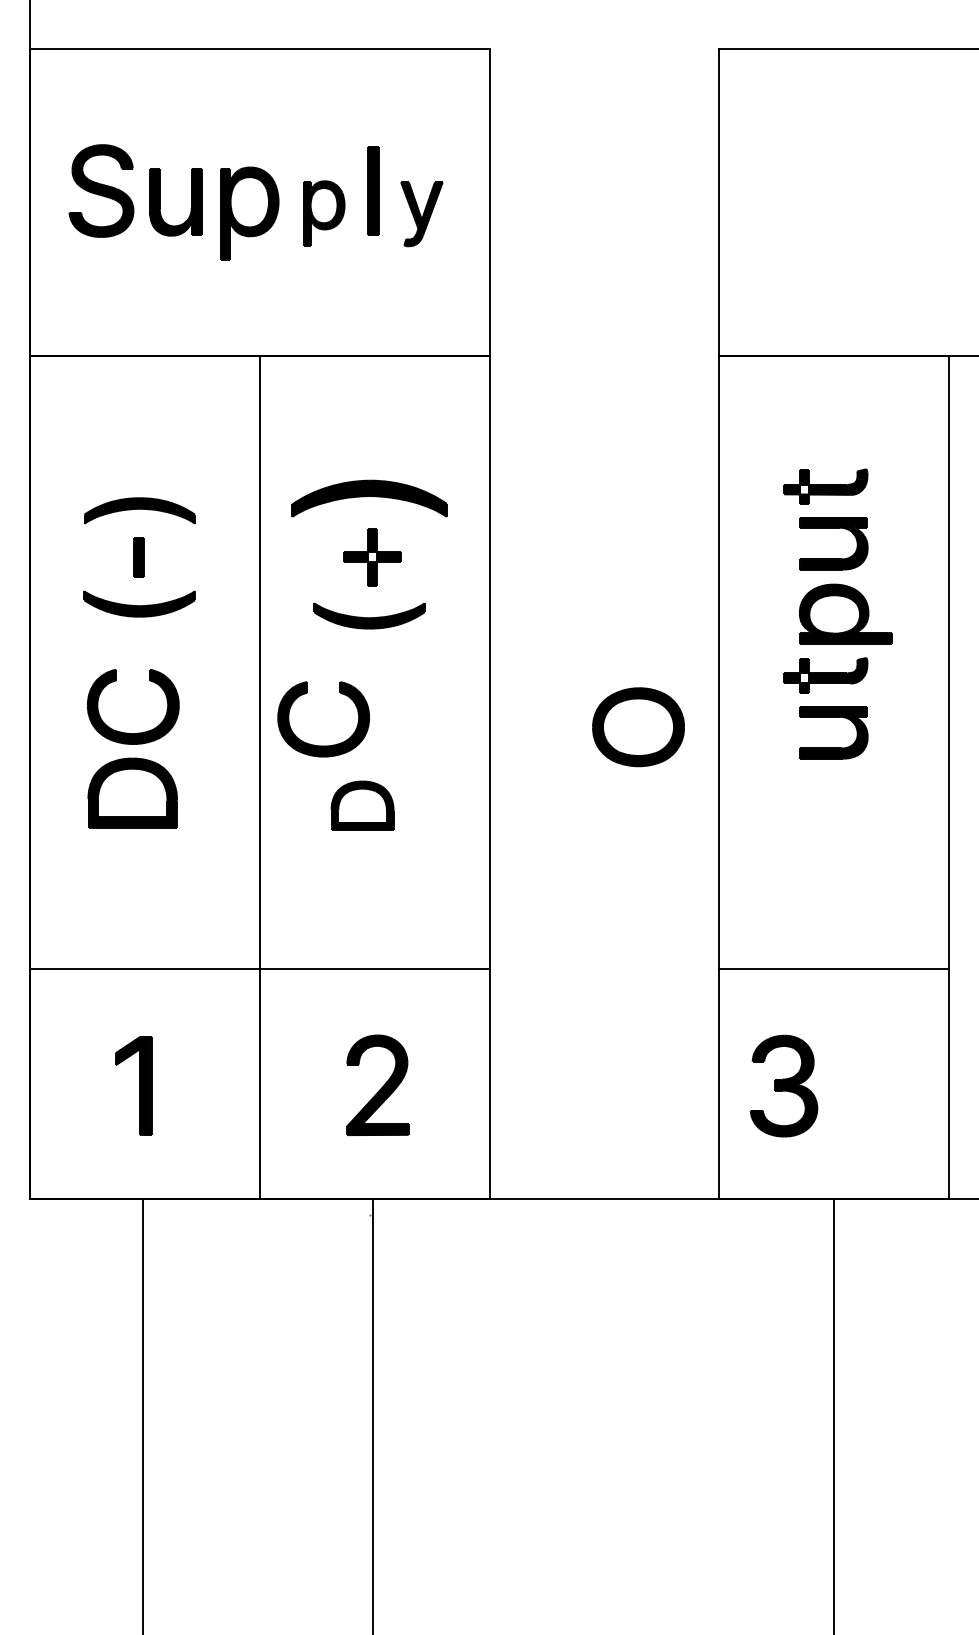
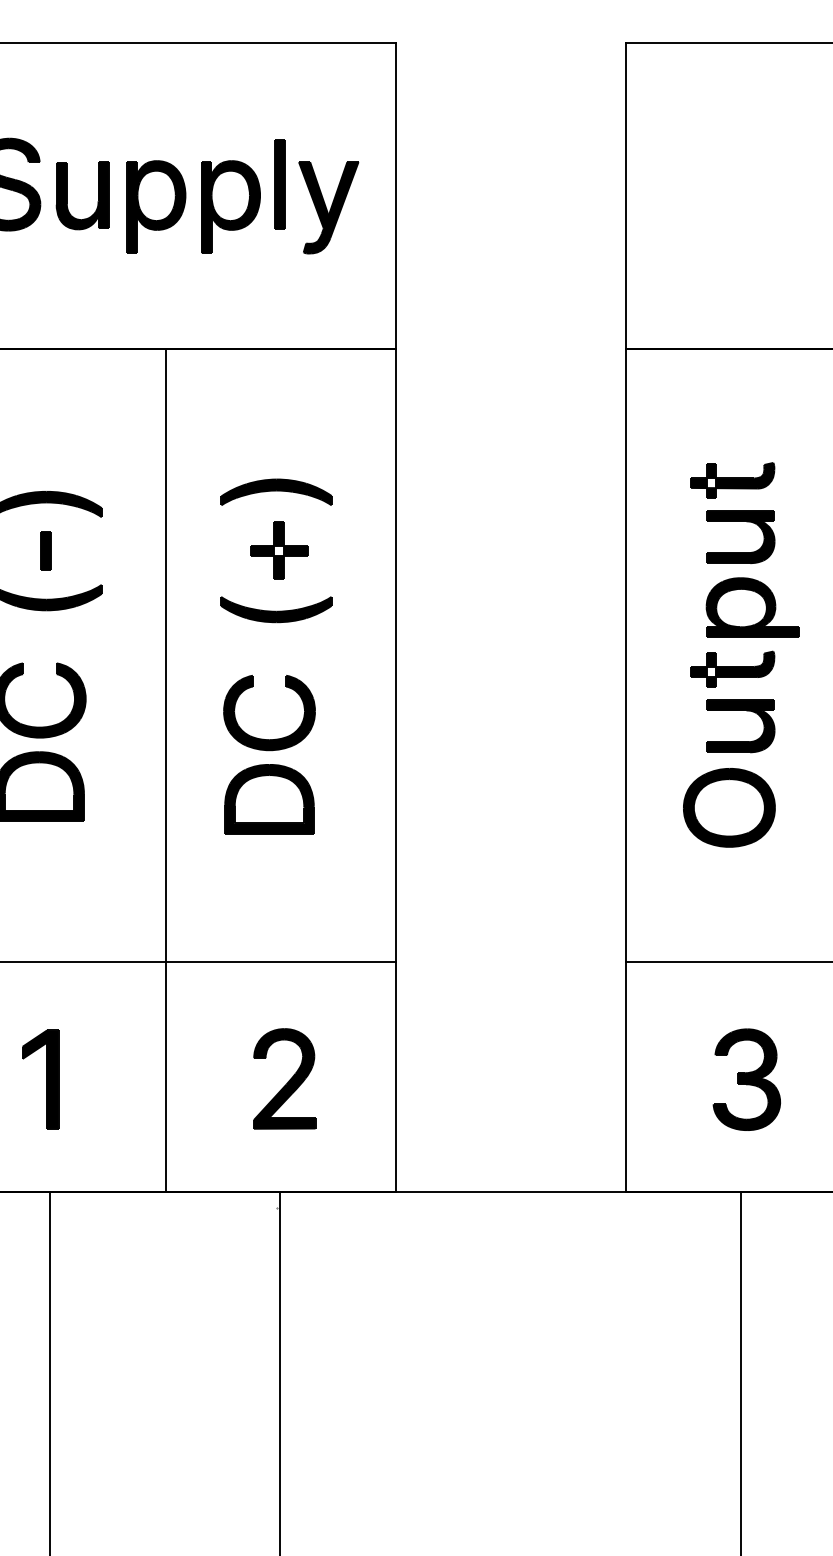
part: (324, 213) -> (231, 207), size x1.43
part: (421, 214) -> (328, 208), size x1.43
part: (369, 498) -> (276, 492), size x0.71
part: (638, 727) -> (729, 808), moved
part: (323, 745) -> (269, 739), moved
part: (362, 805) -> (269, 799), size x1.43
part: (784, 1085) -> (747, 1079), moved

